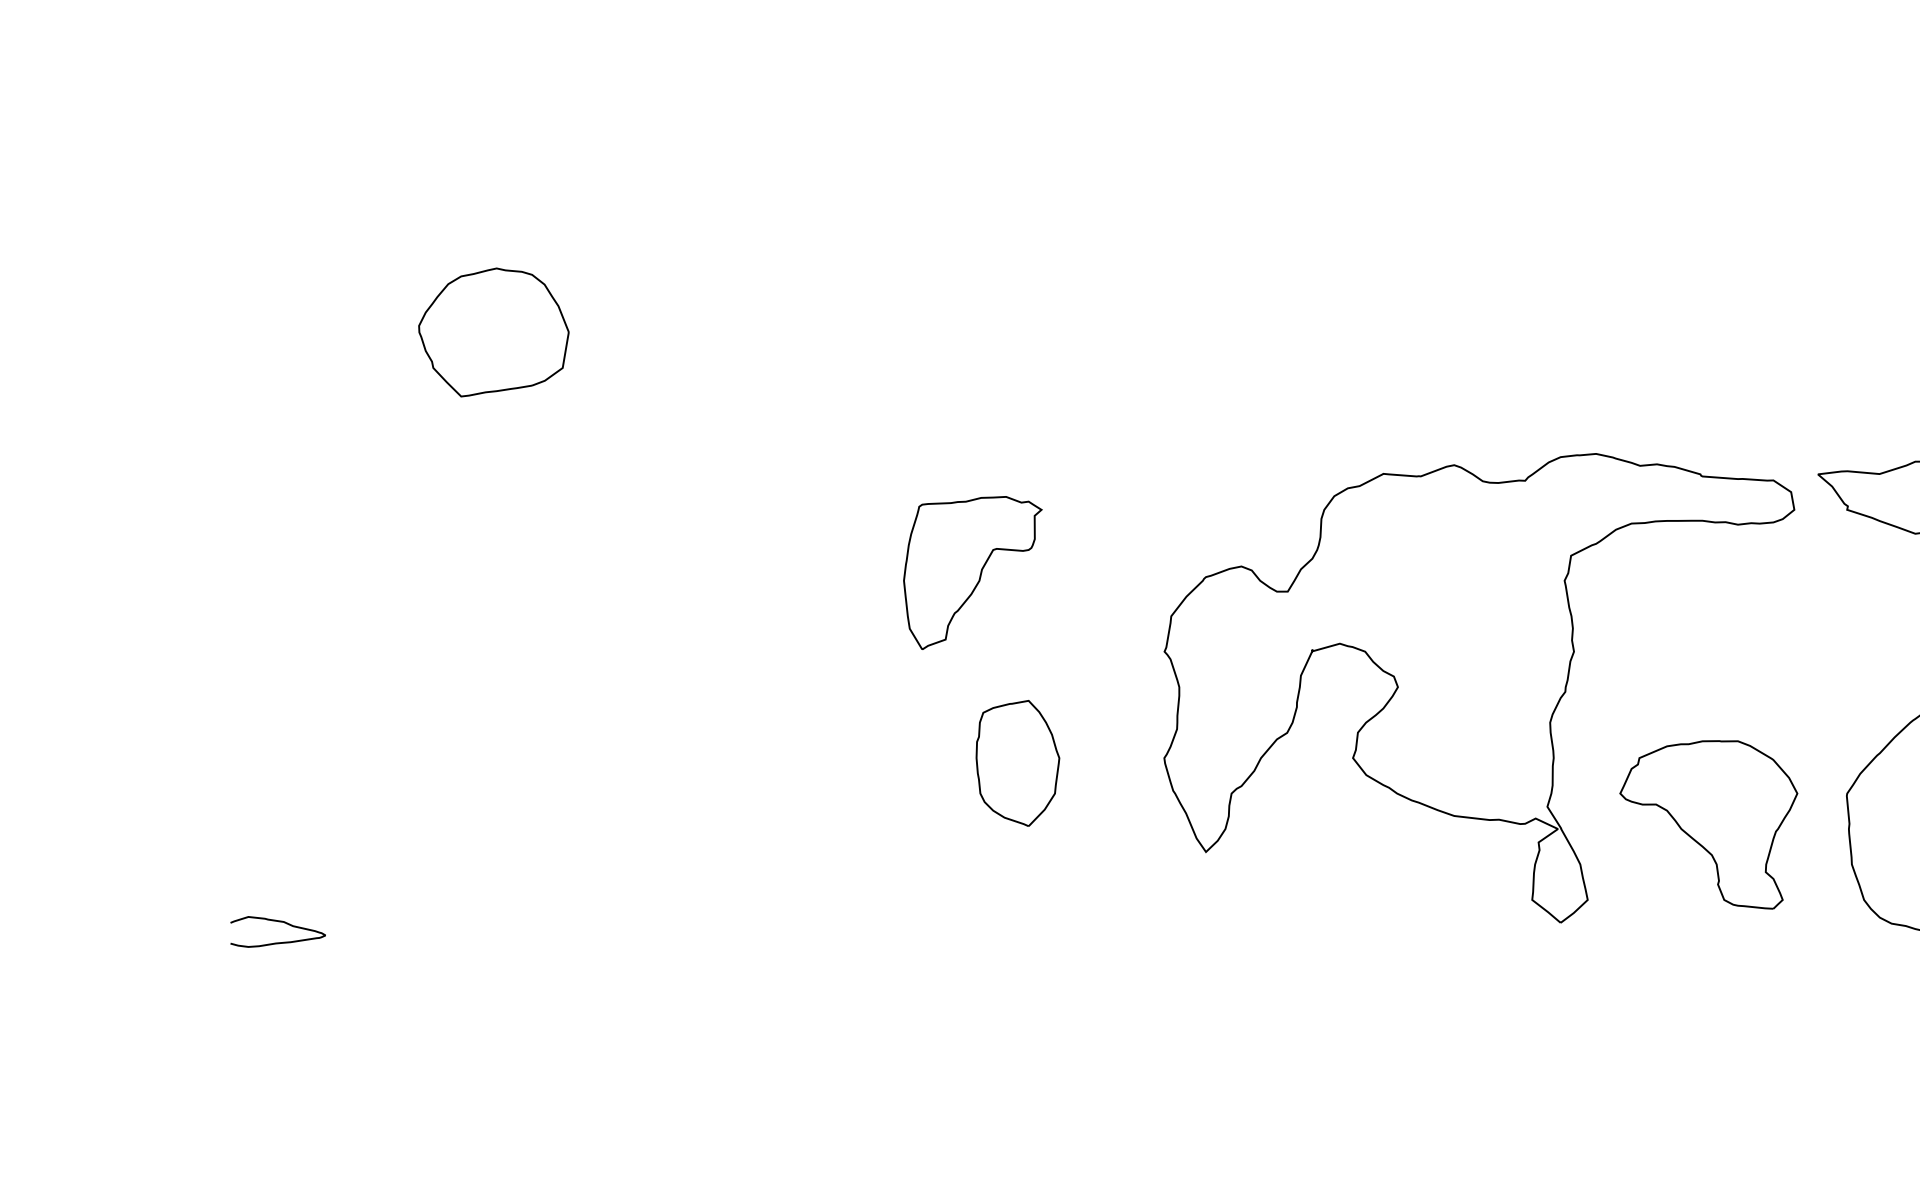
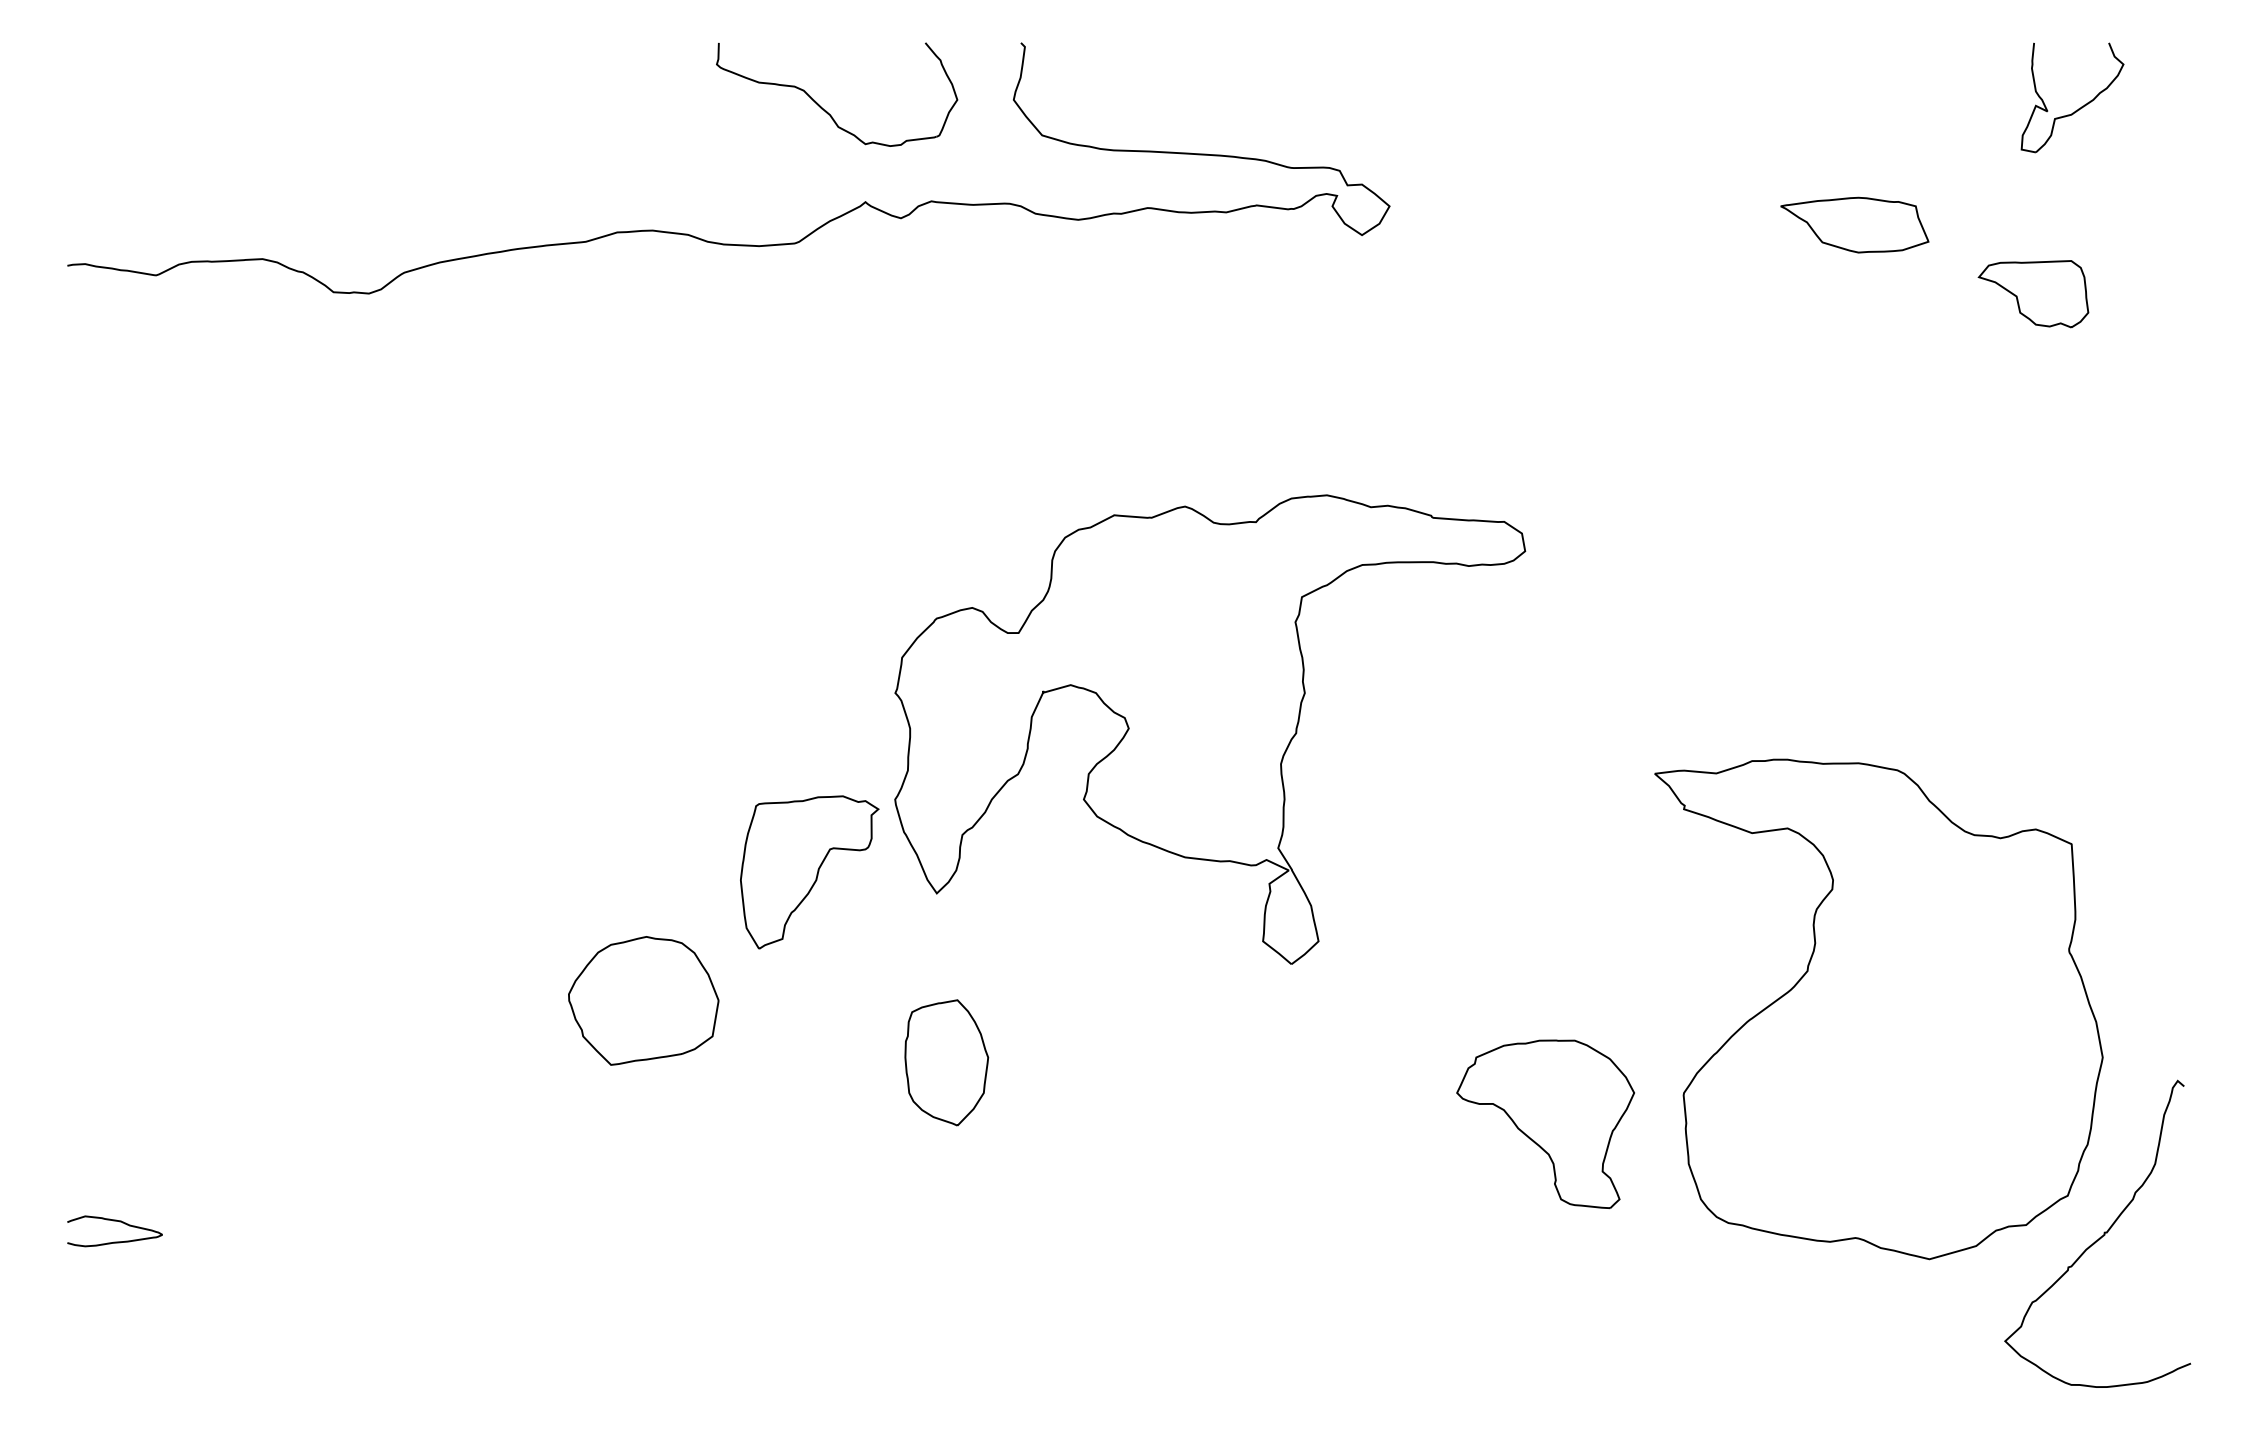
part: (493, 332) -> (643, 1000), moved
part: (1479, 688) -> (1210, 729), moved
part: (1017, 763) -> (946, 1062), moved

